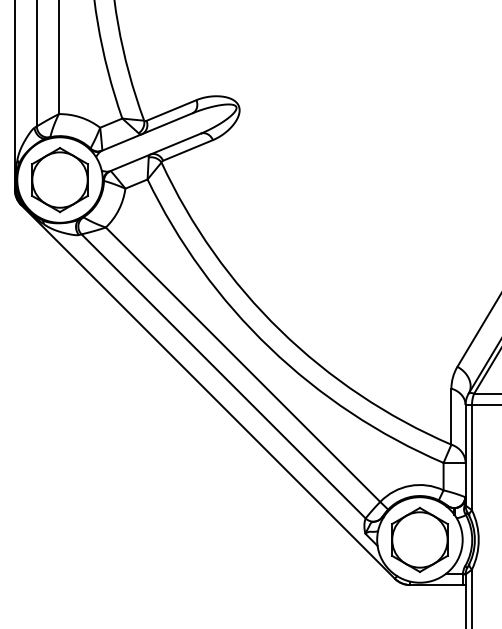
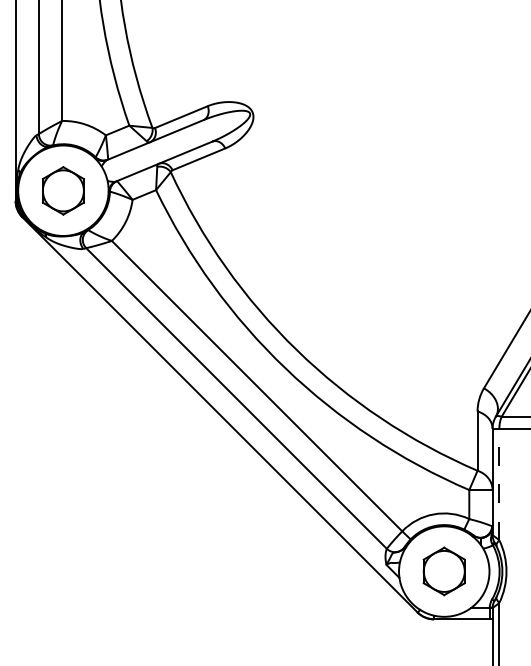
part: (59, 180) -> (62, 191), size x0.7
line: (472, 457) -> (499, 484), solid -> dashed
part: (419, 539) -> (443, 571), size x0.7

